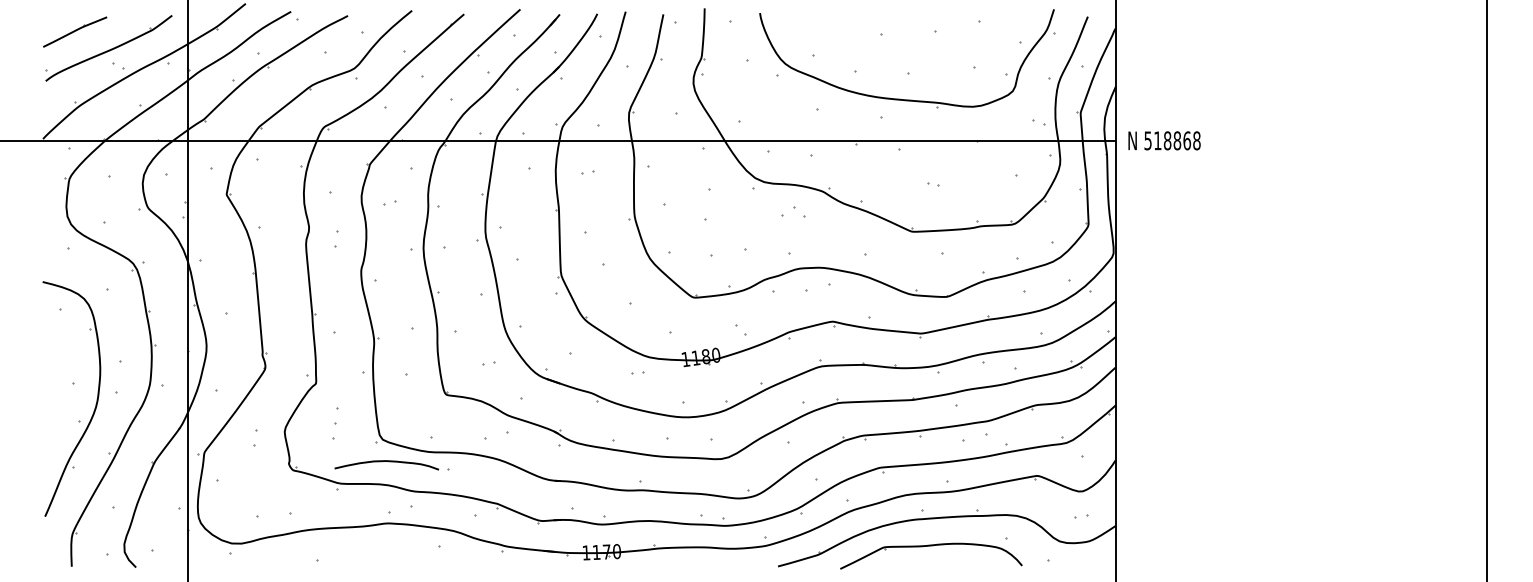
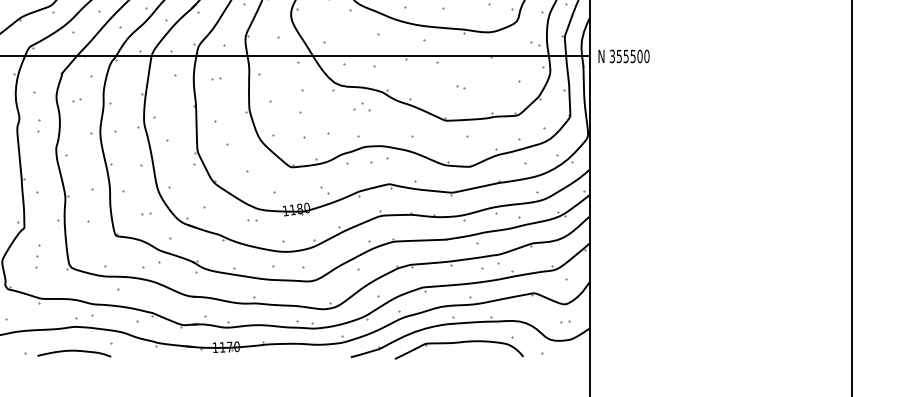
text: (1172, 140) -> (629, 56), 518868 -> 355500
curve: (388, 462) -> (75, 351), moved

